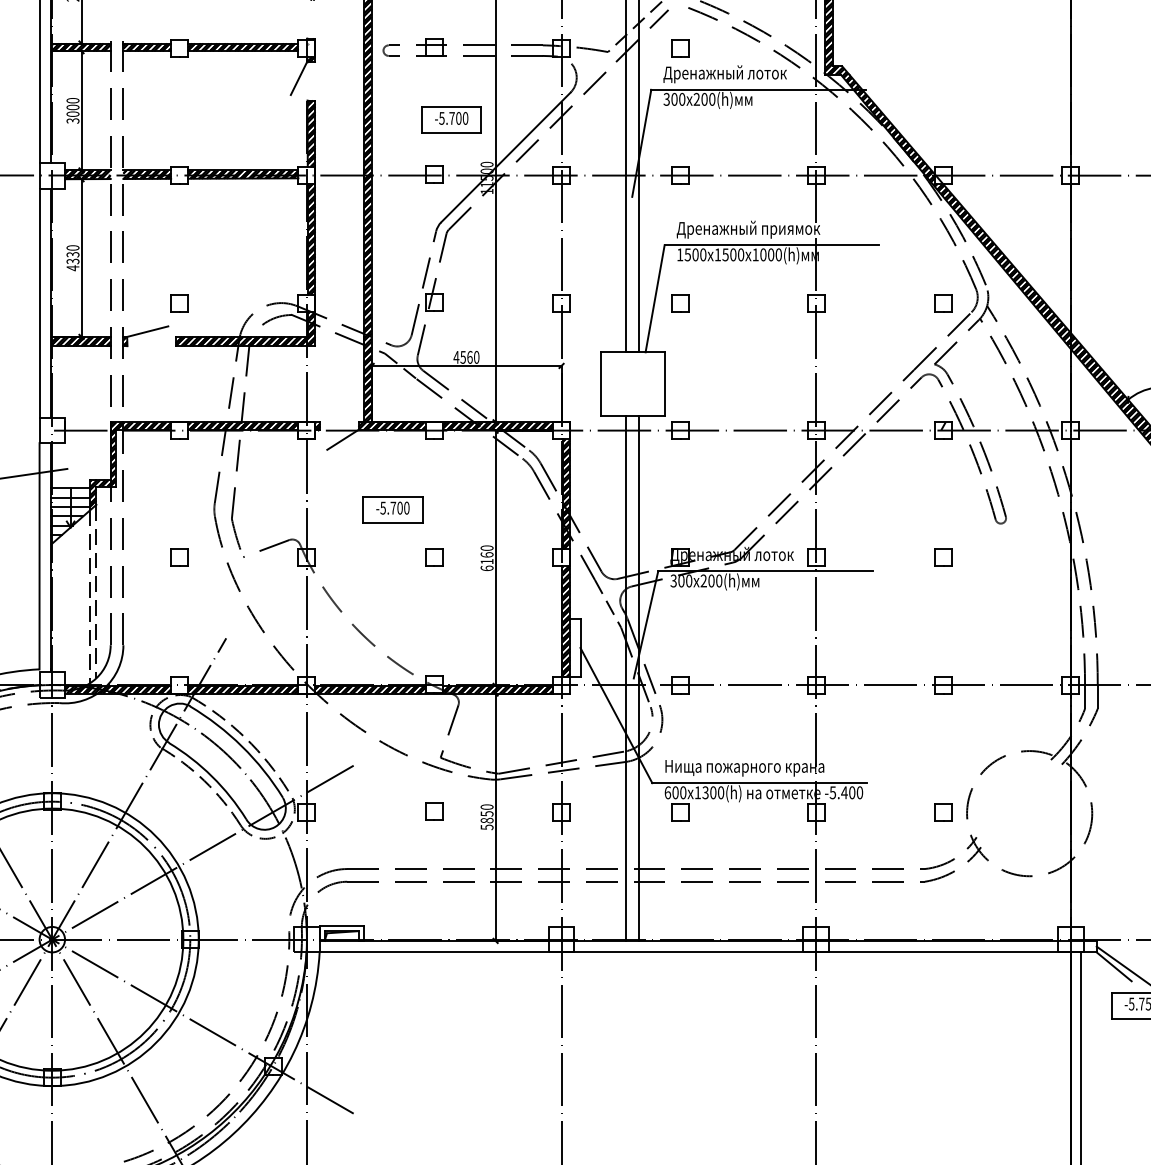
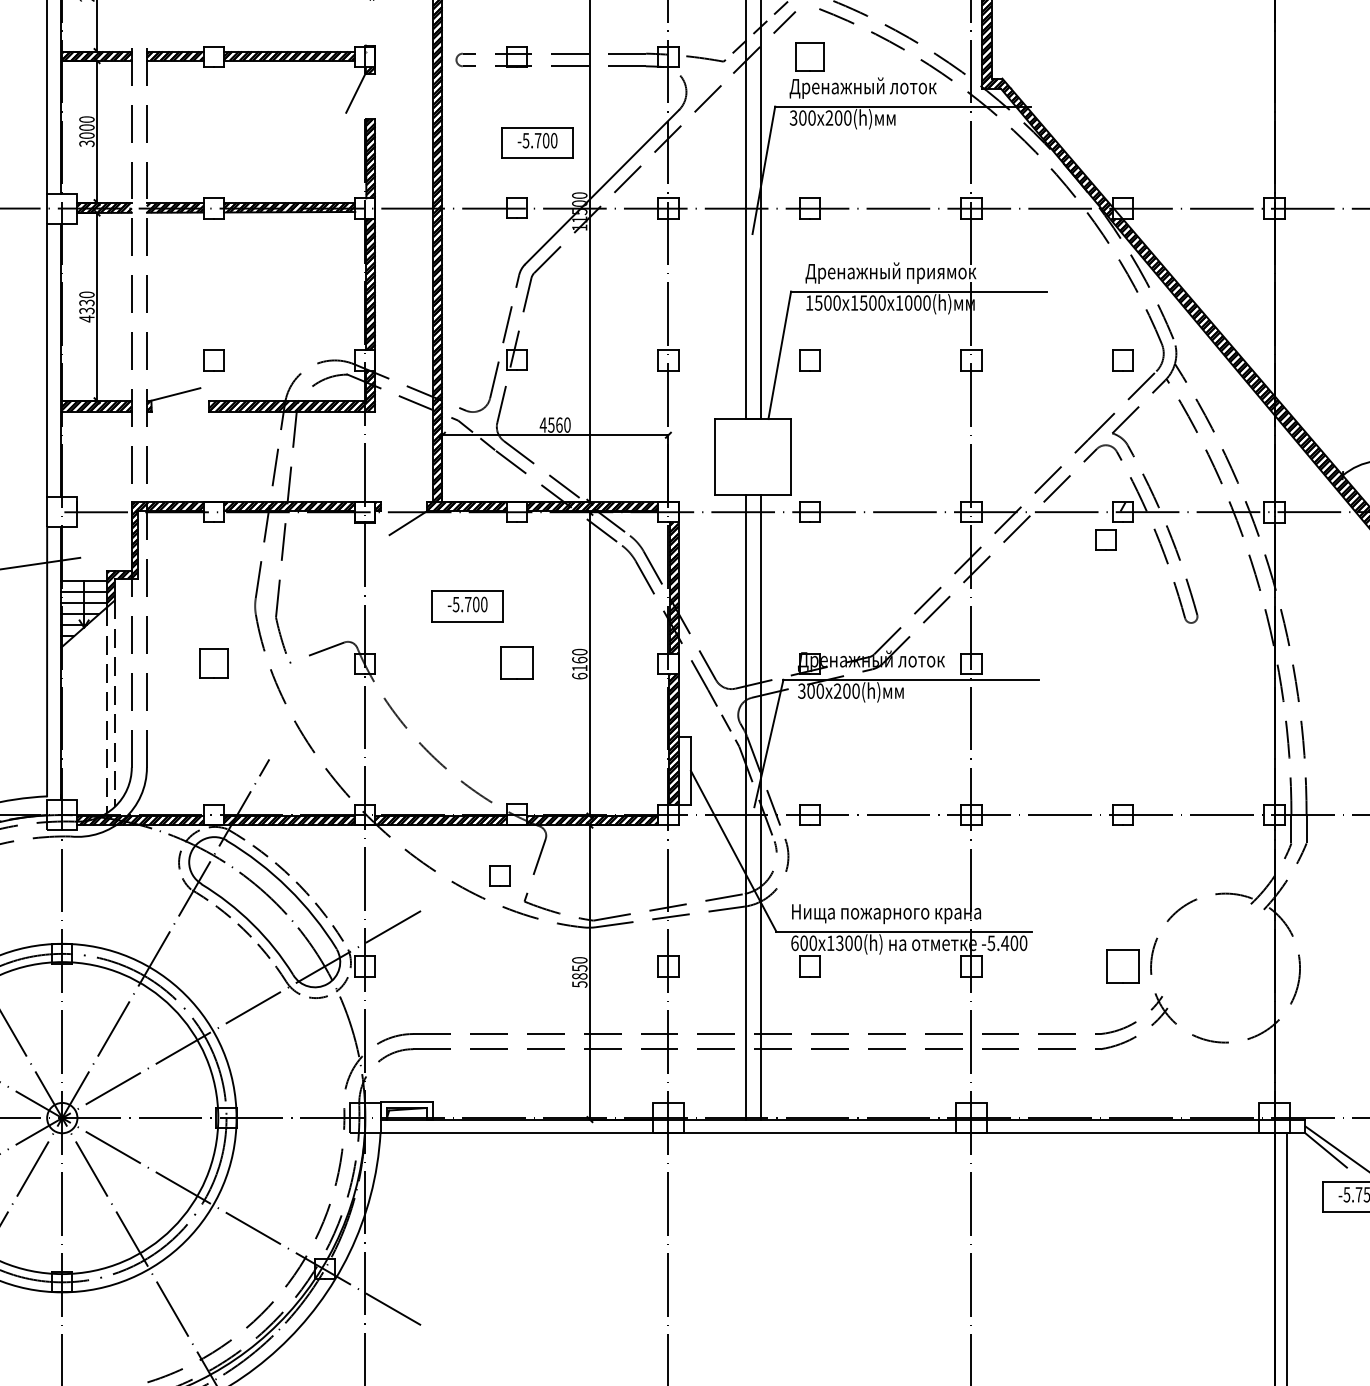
part: (680, 47) -> (809, 56), size x1.4
part: (433, 556) -> (516, 662), size x1.6
part: (179, 557) -> (213, 663), size x1.4
part: (943, 557) -> (1105, 539), moved
part: (433, 811) -> (499, 875), moved
part: (943, 812) -> (1122, 966), size x1.6

